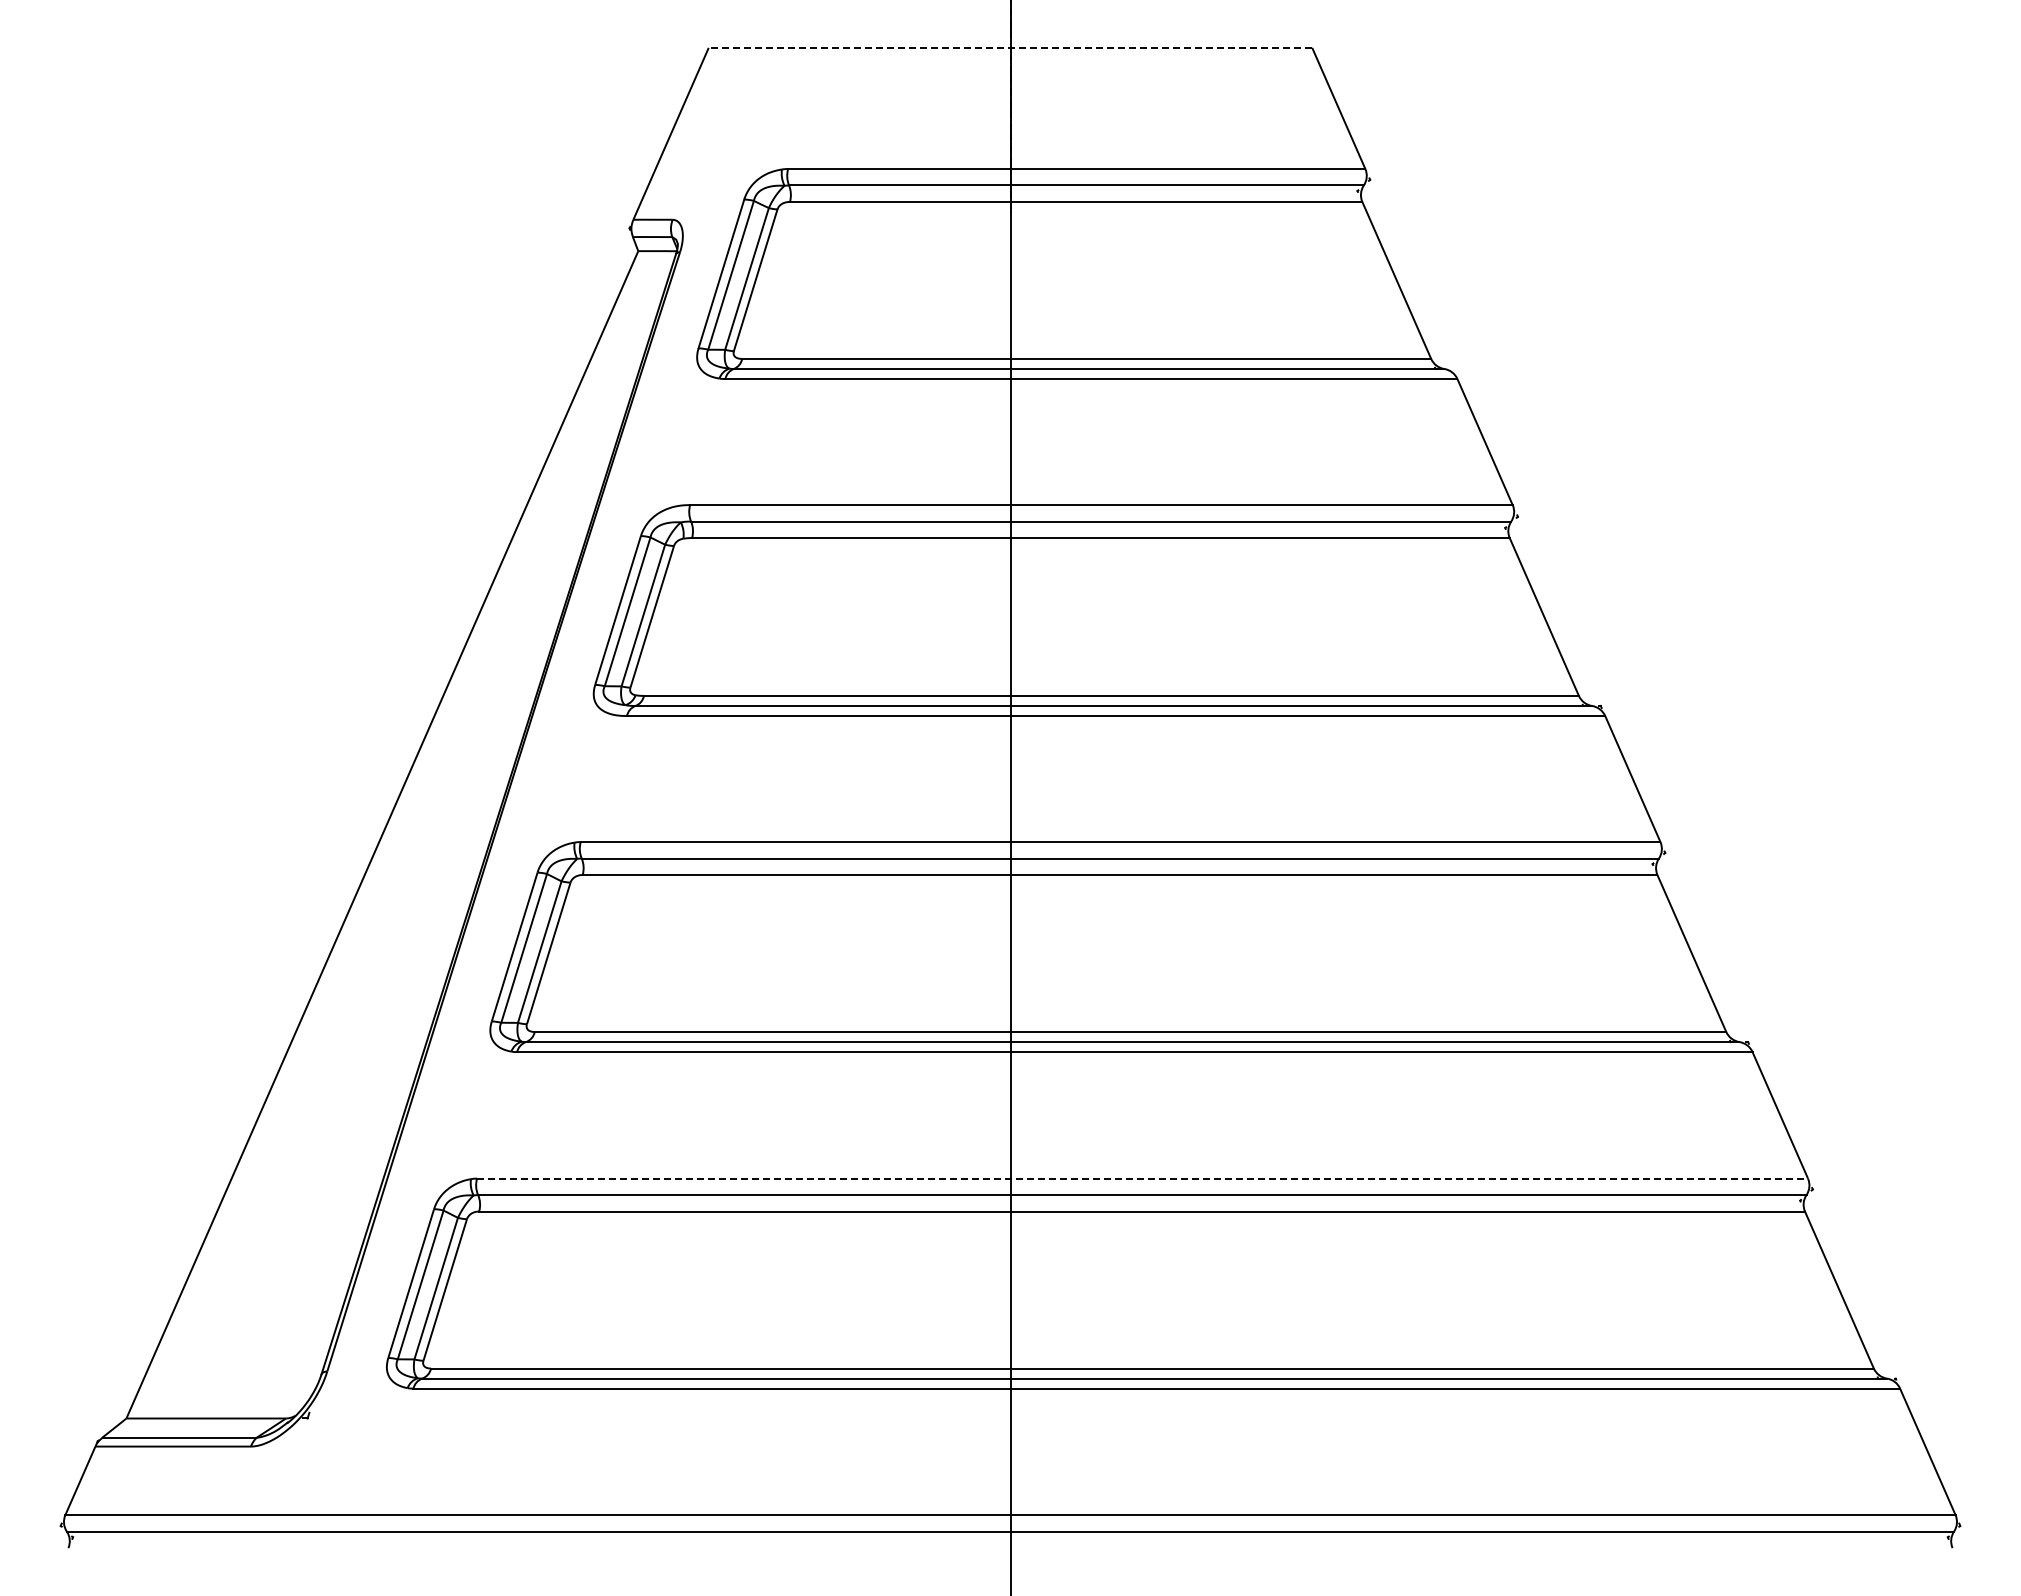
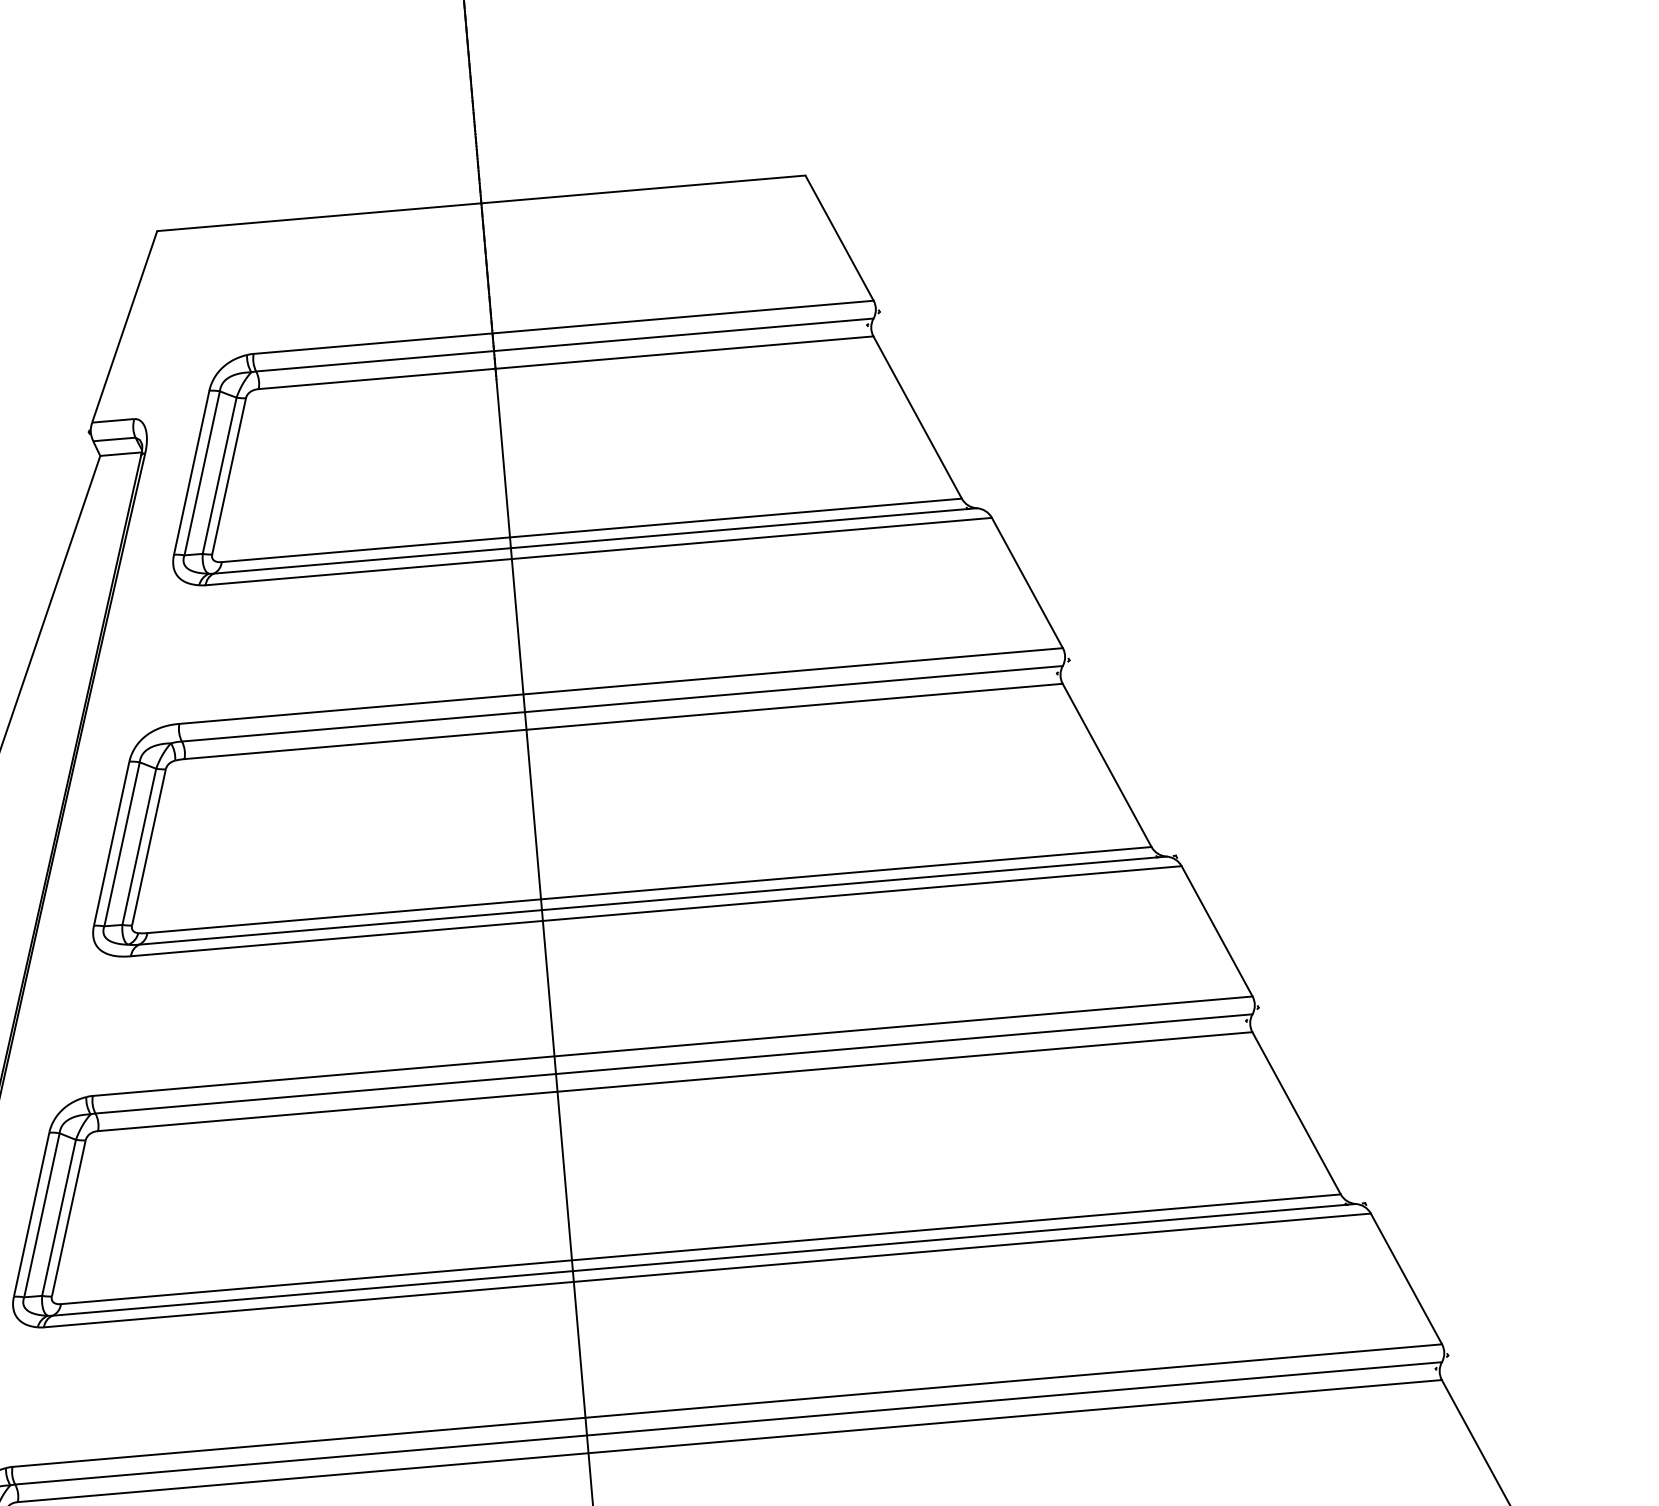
line: (1010, 47) -> (481, 202), dashed -> solid
line: (1143, 1178) -> (728, 1405), dashed -> solid

